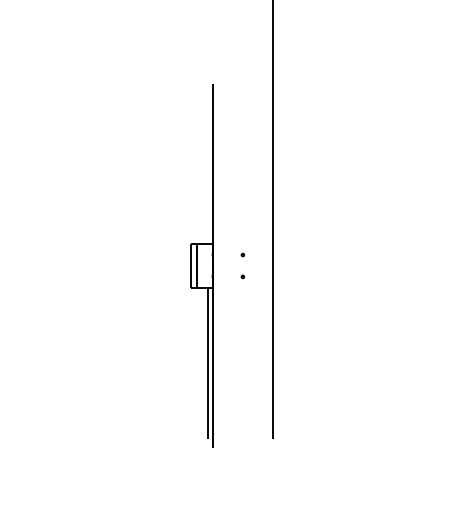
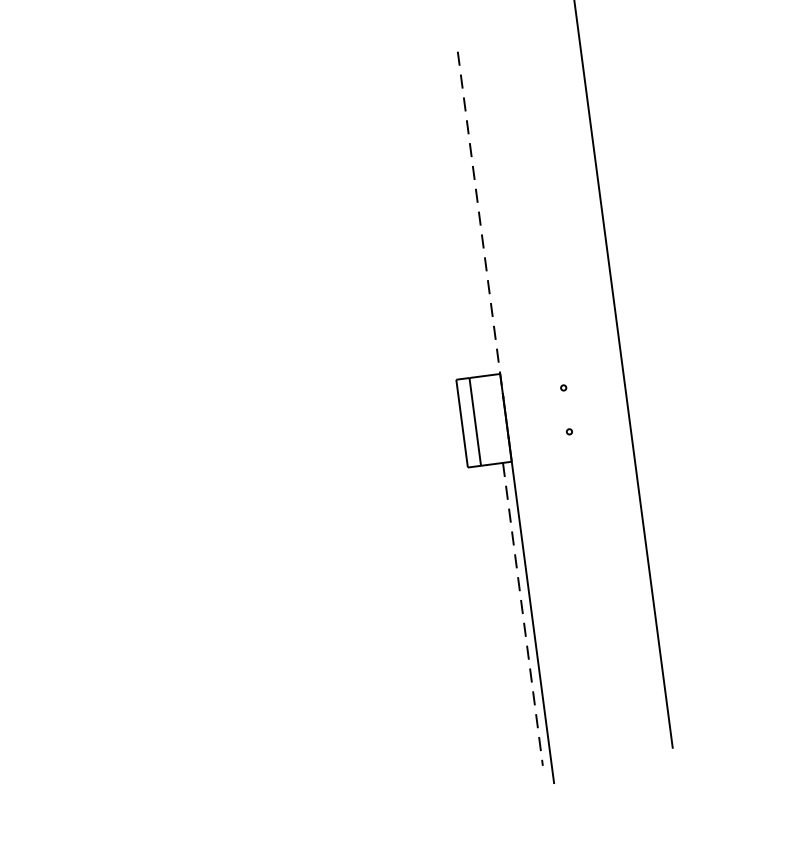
line: (212, 169) -> (479, 224), solid -> dashed
line: (208, 363) -> (523, 614), solid -> dashed

